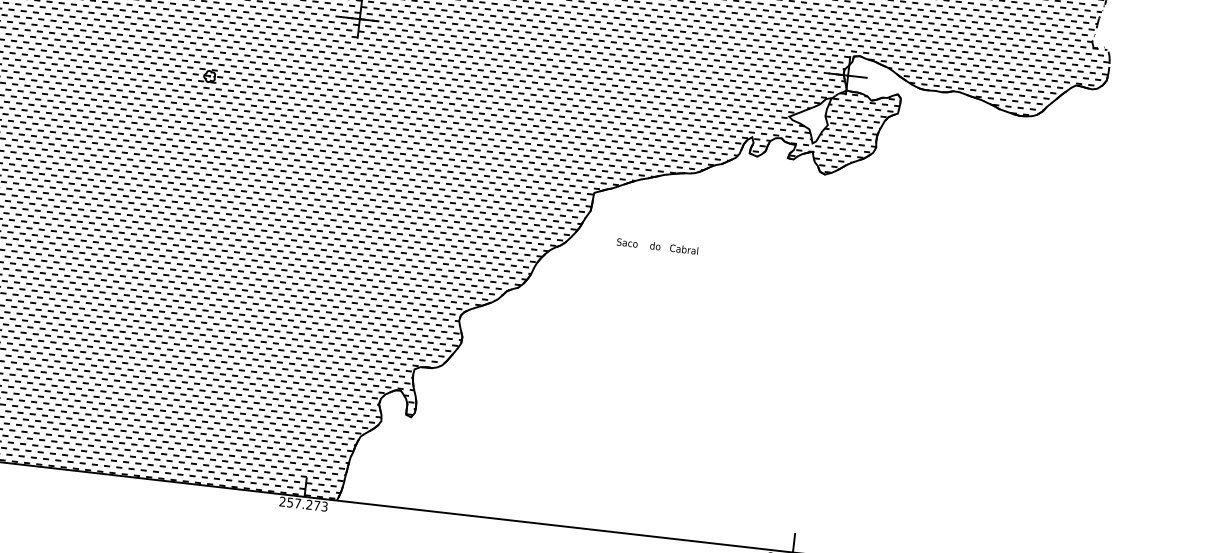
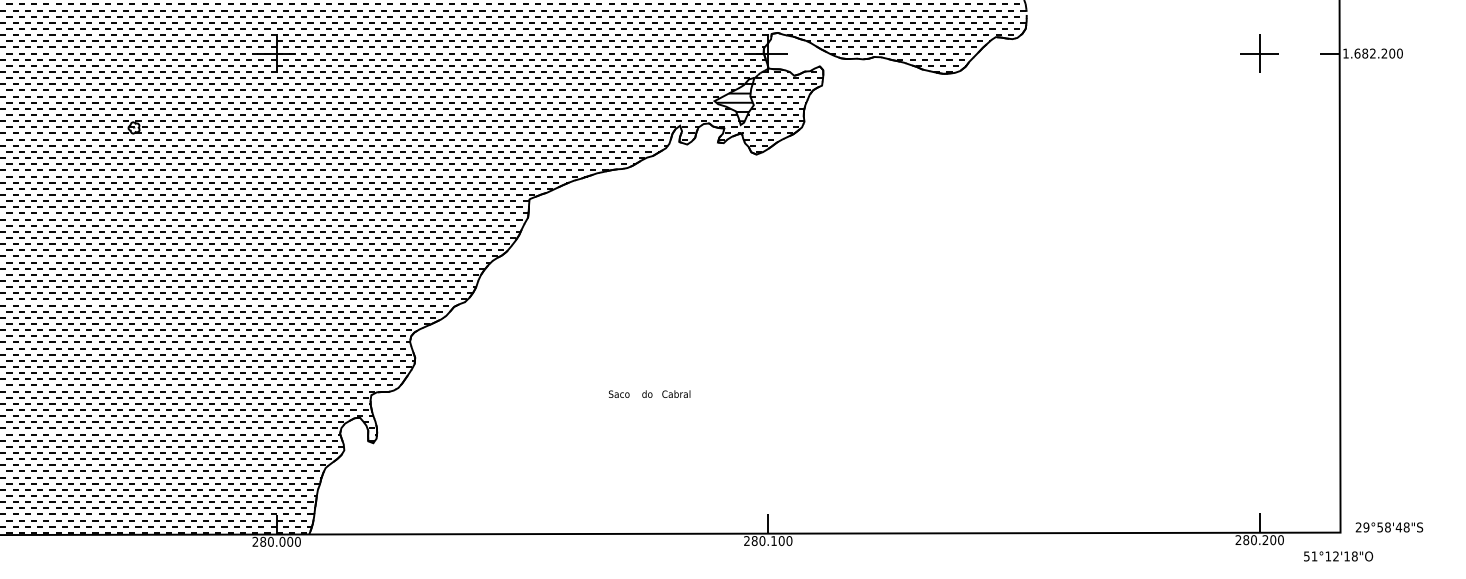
hatch: (808, 120) -> (734, 102), added
text: (657, 245) -> (649, 393), moved
text: (307, 504) -> (280, 541), 257.273 -> 280.000

